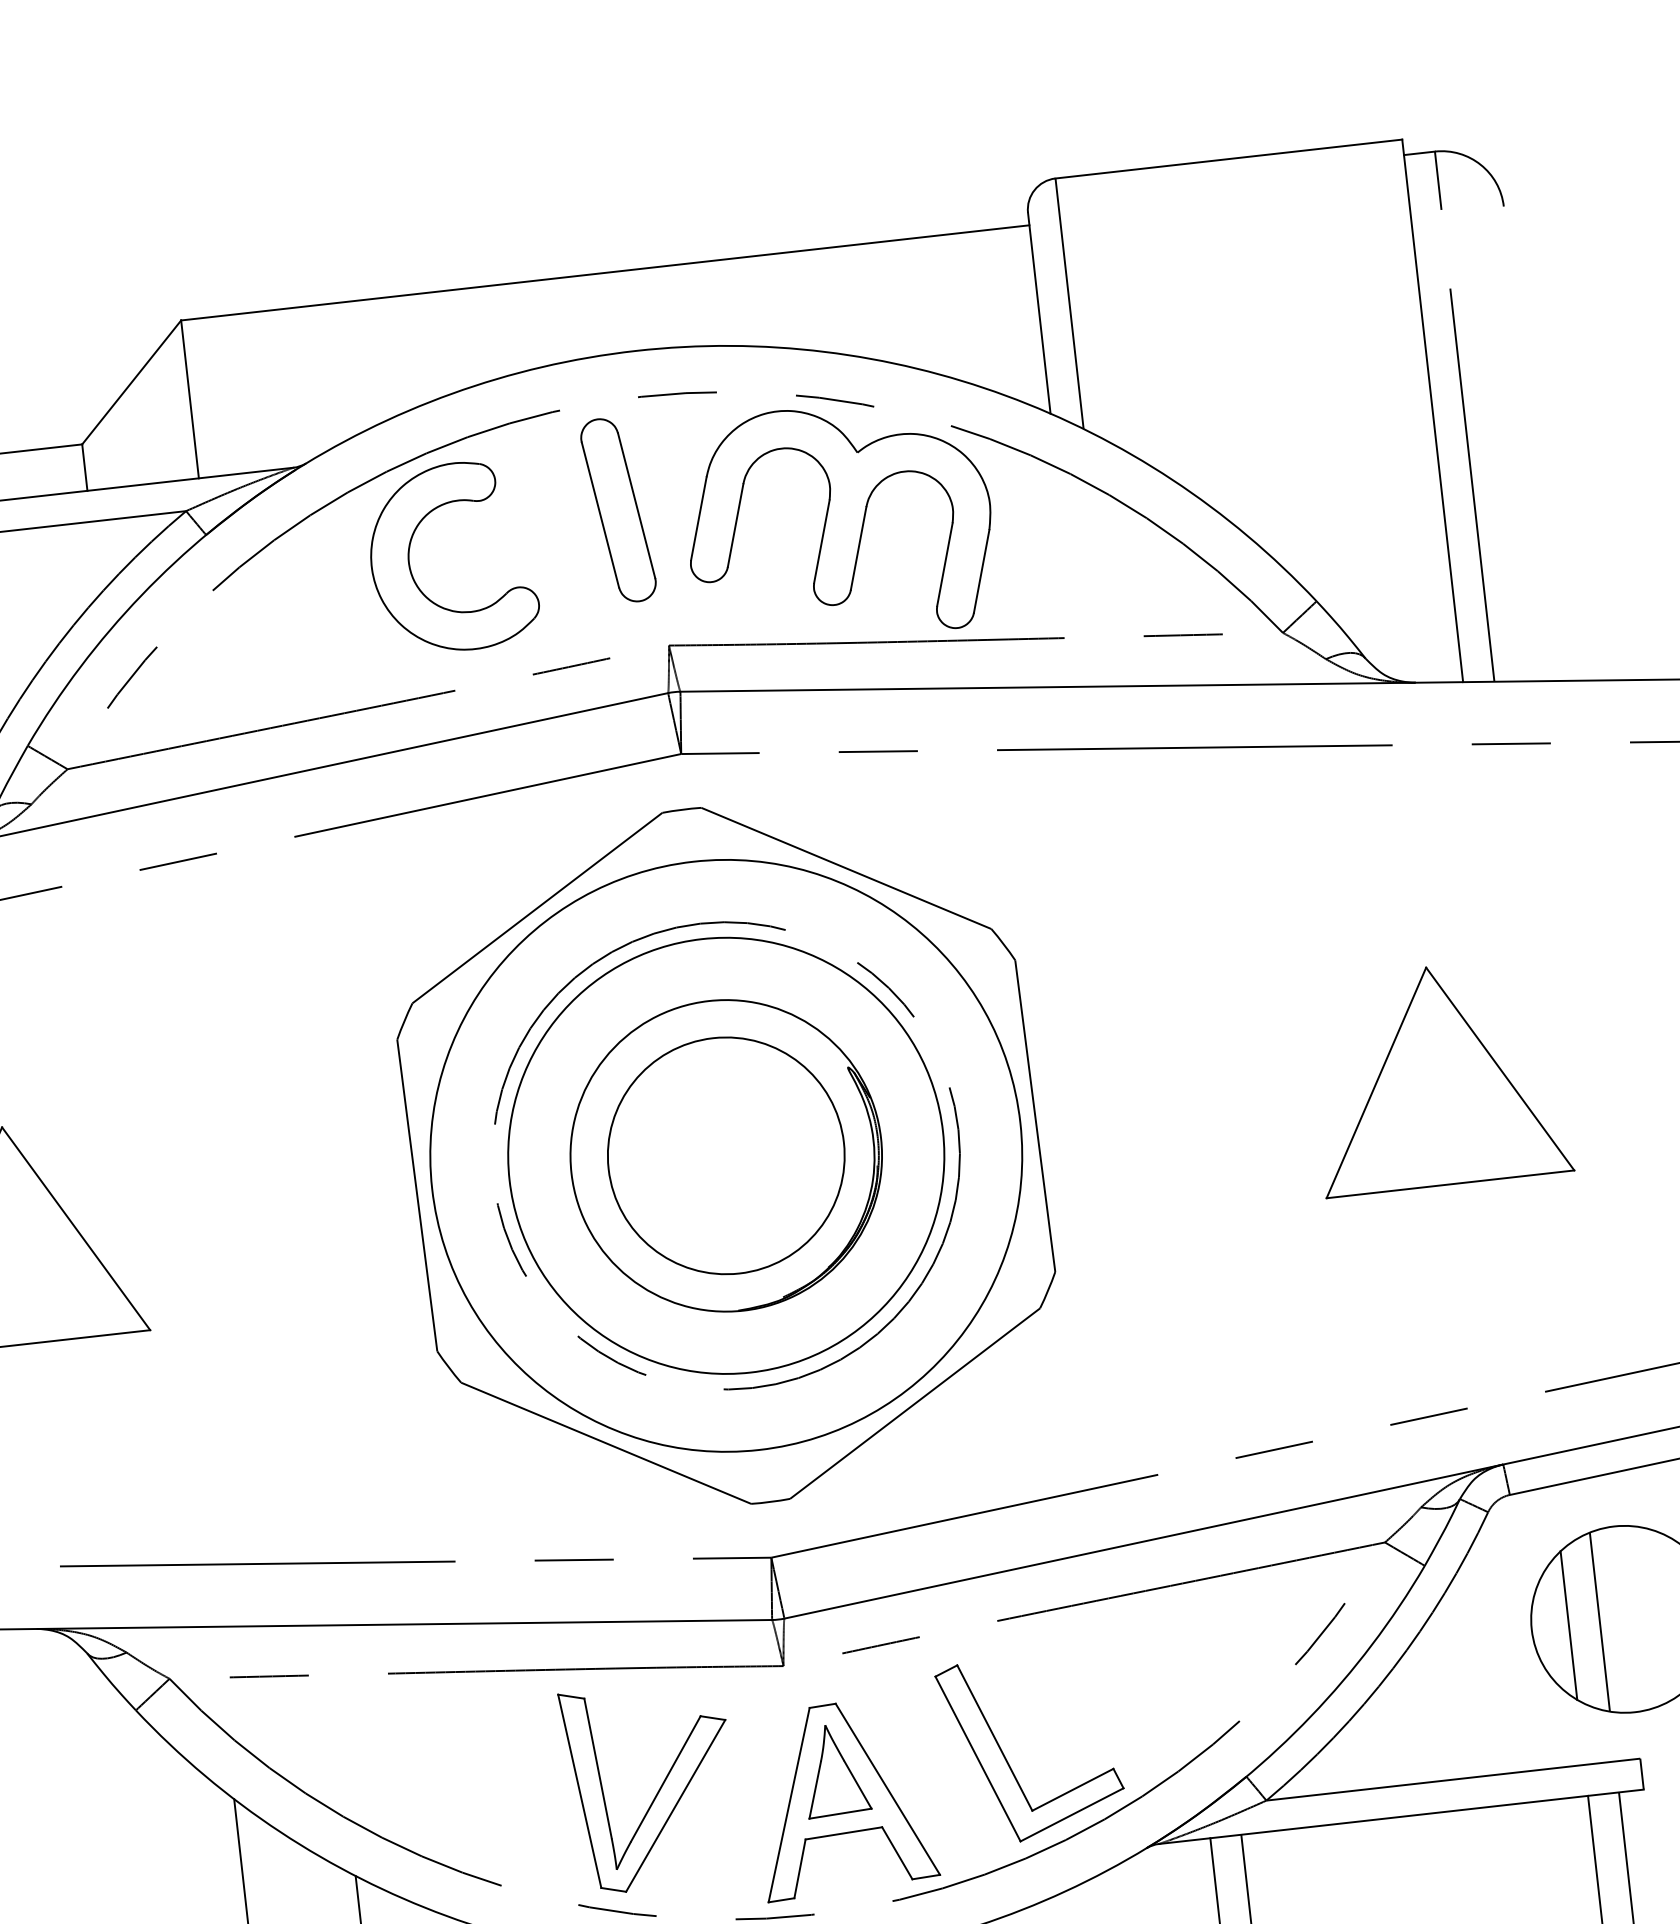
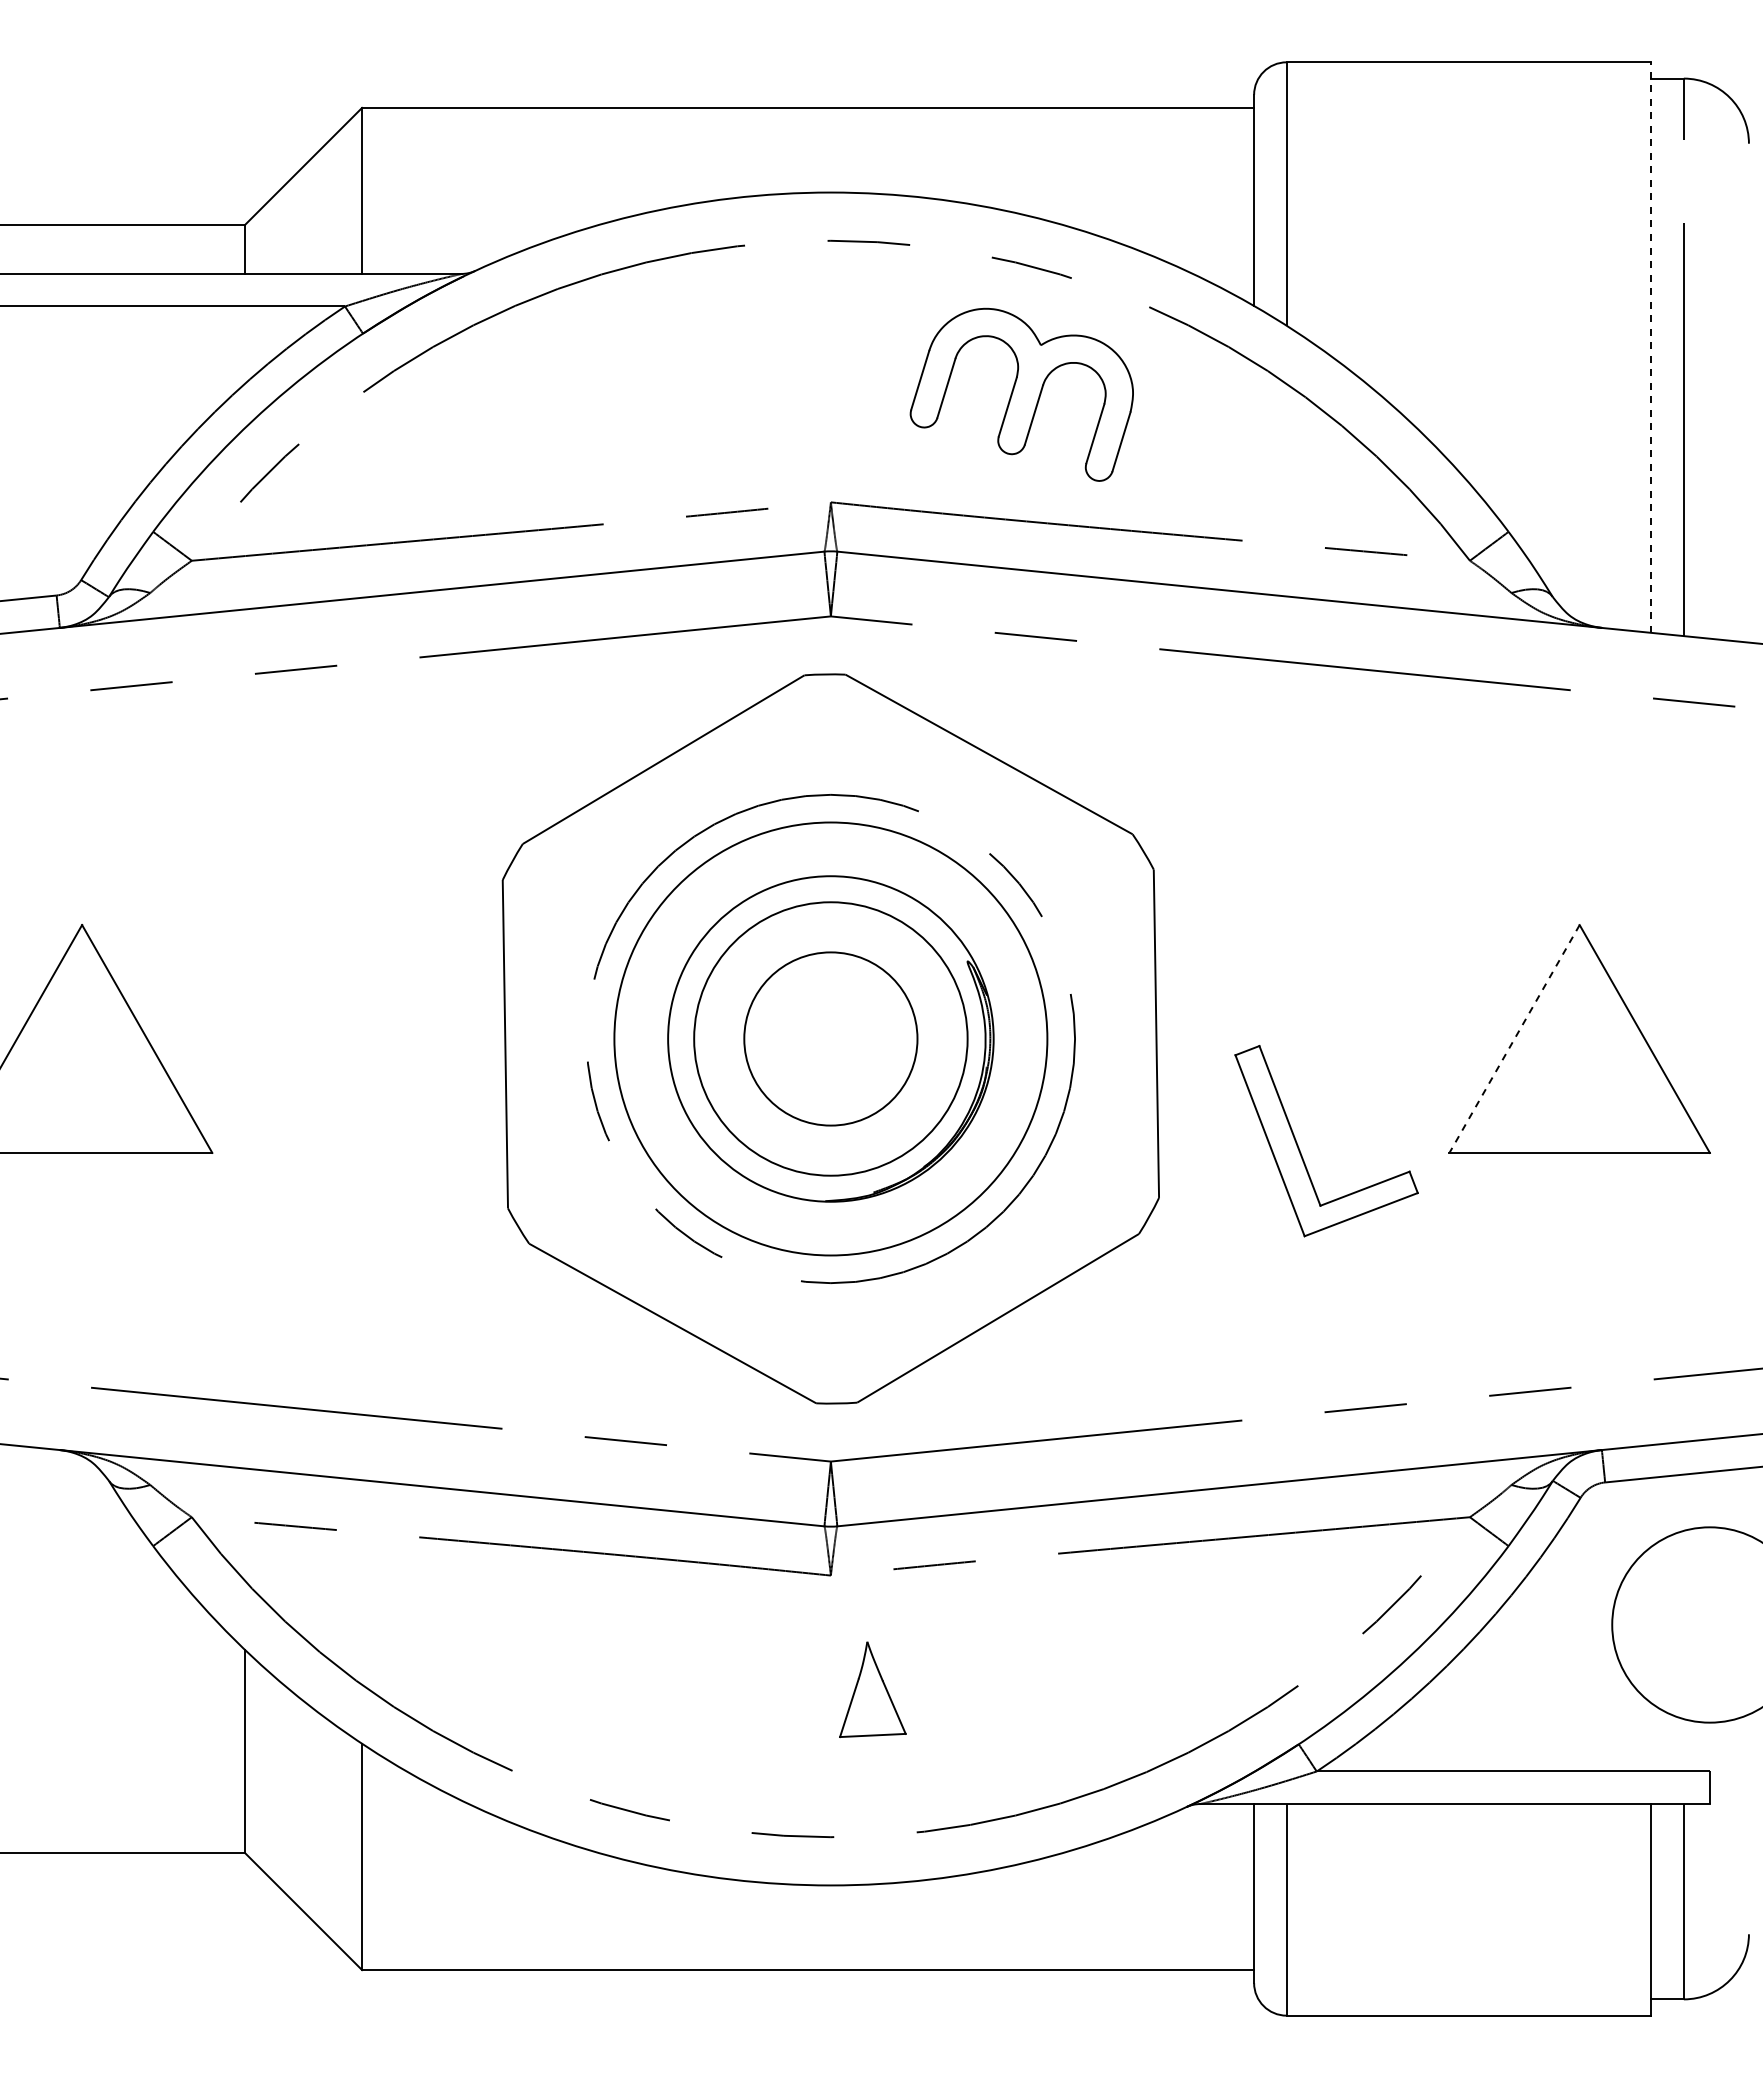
line: (1432, 410) -> (1651, 347), solid -> dashed
part: (617, 509) -> (793, 355), removed
part: (838, 522) -> (1021, 394), size x0.7
part: (409, 553) -> (572, 376), removed
line: (1376, 1083) -> (1514, 1039), solid -> dashed
circle: (725, 1155) -> (830, 1038), size x0.6
circle: (725, 1155) -> (830, 1038), size x0.7
circle: (725, 1155) -> (830, 1038), size x0.7
line: (1599, 1621) -> (1683, 1624), removed
line: (1569, 1625) -> (1651, 1624), removed
part: (1008, 1762) -> (1301, 1152), moved
part: (658, 1789) -> (686, 1689), removed
part: (844, 1797) -> (878, 1719), removed

